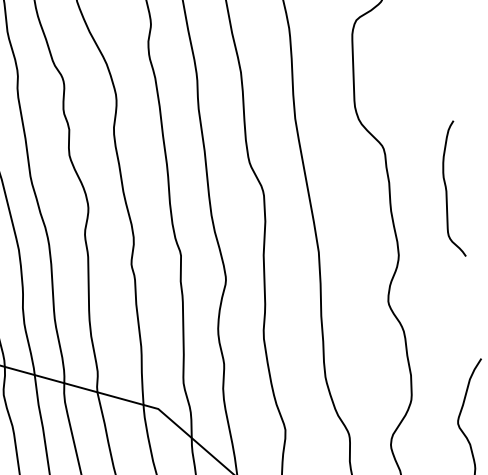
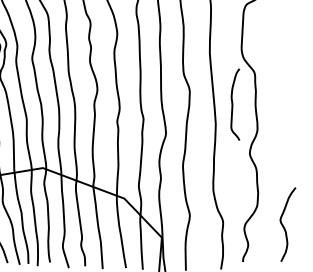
curve: (448, 189) -> (233, 104), moved

